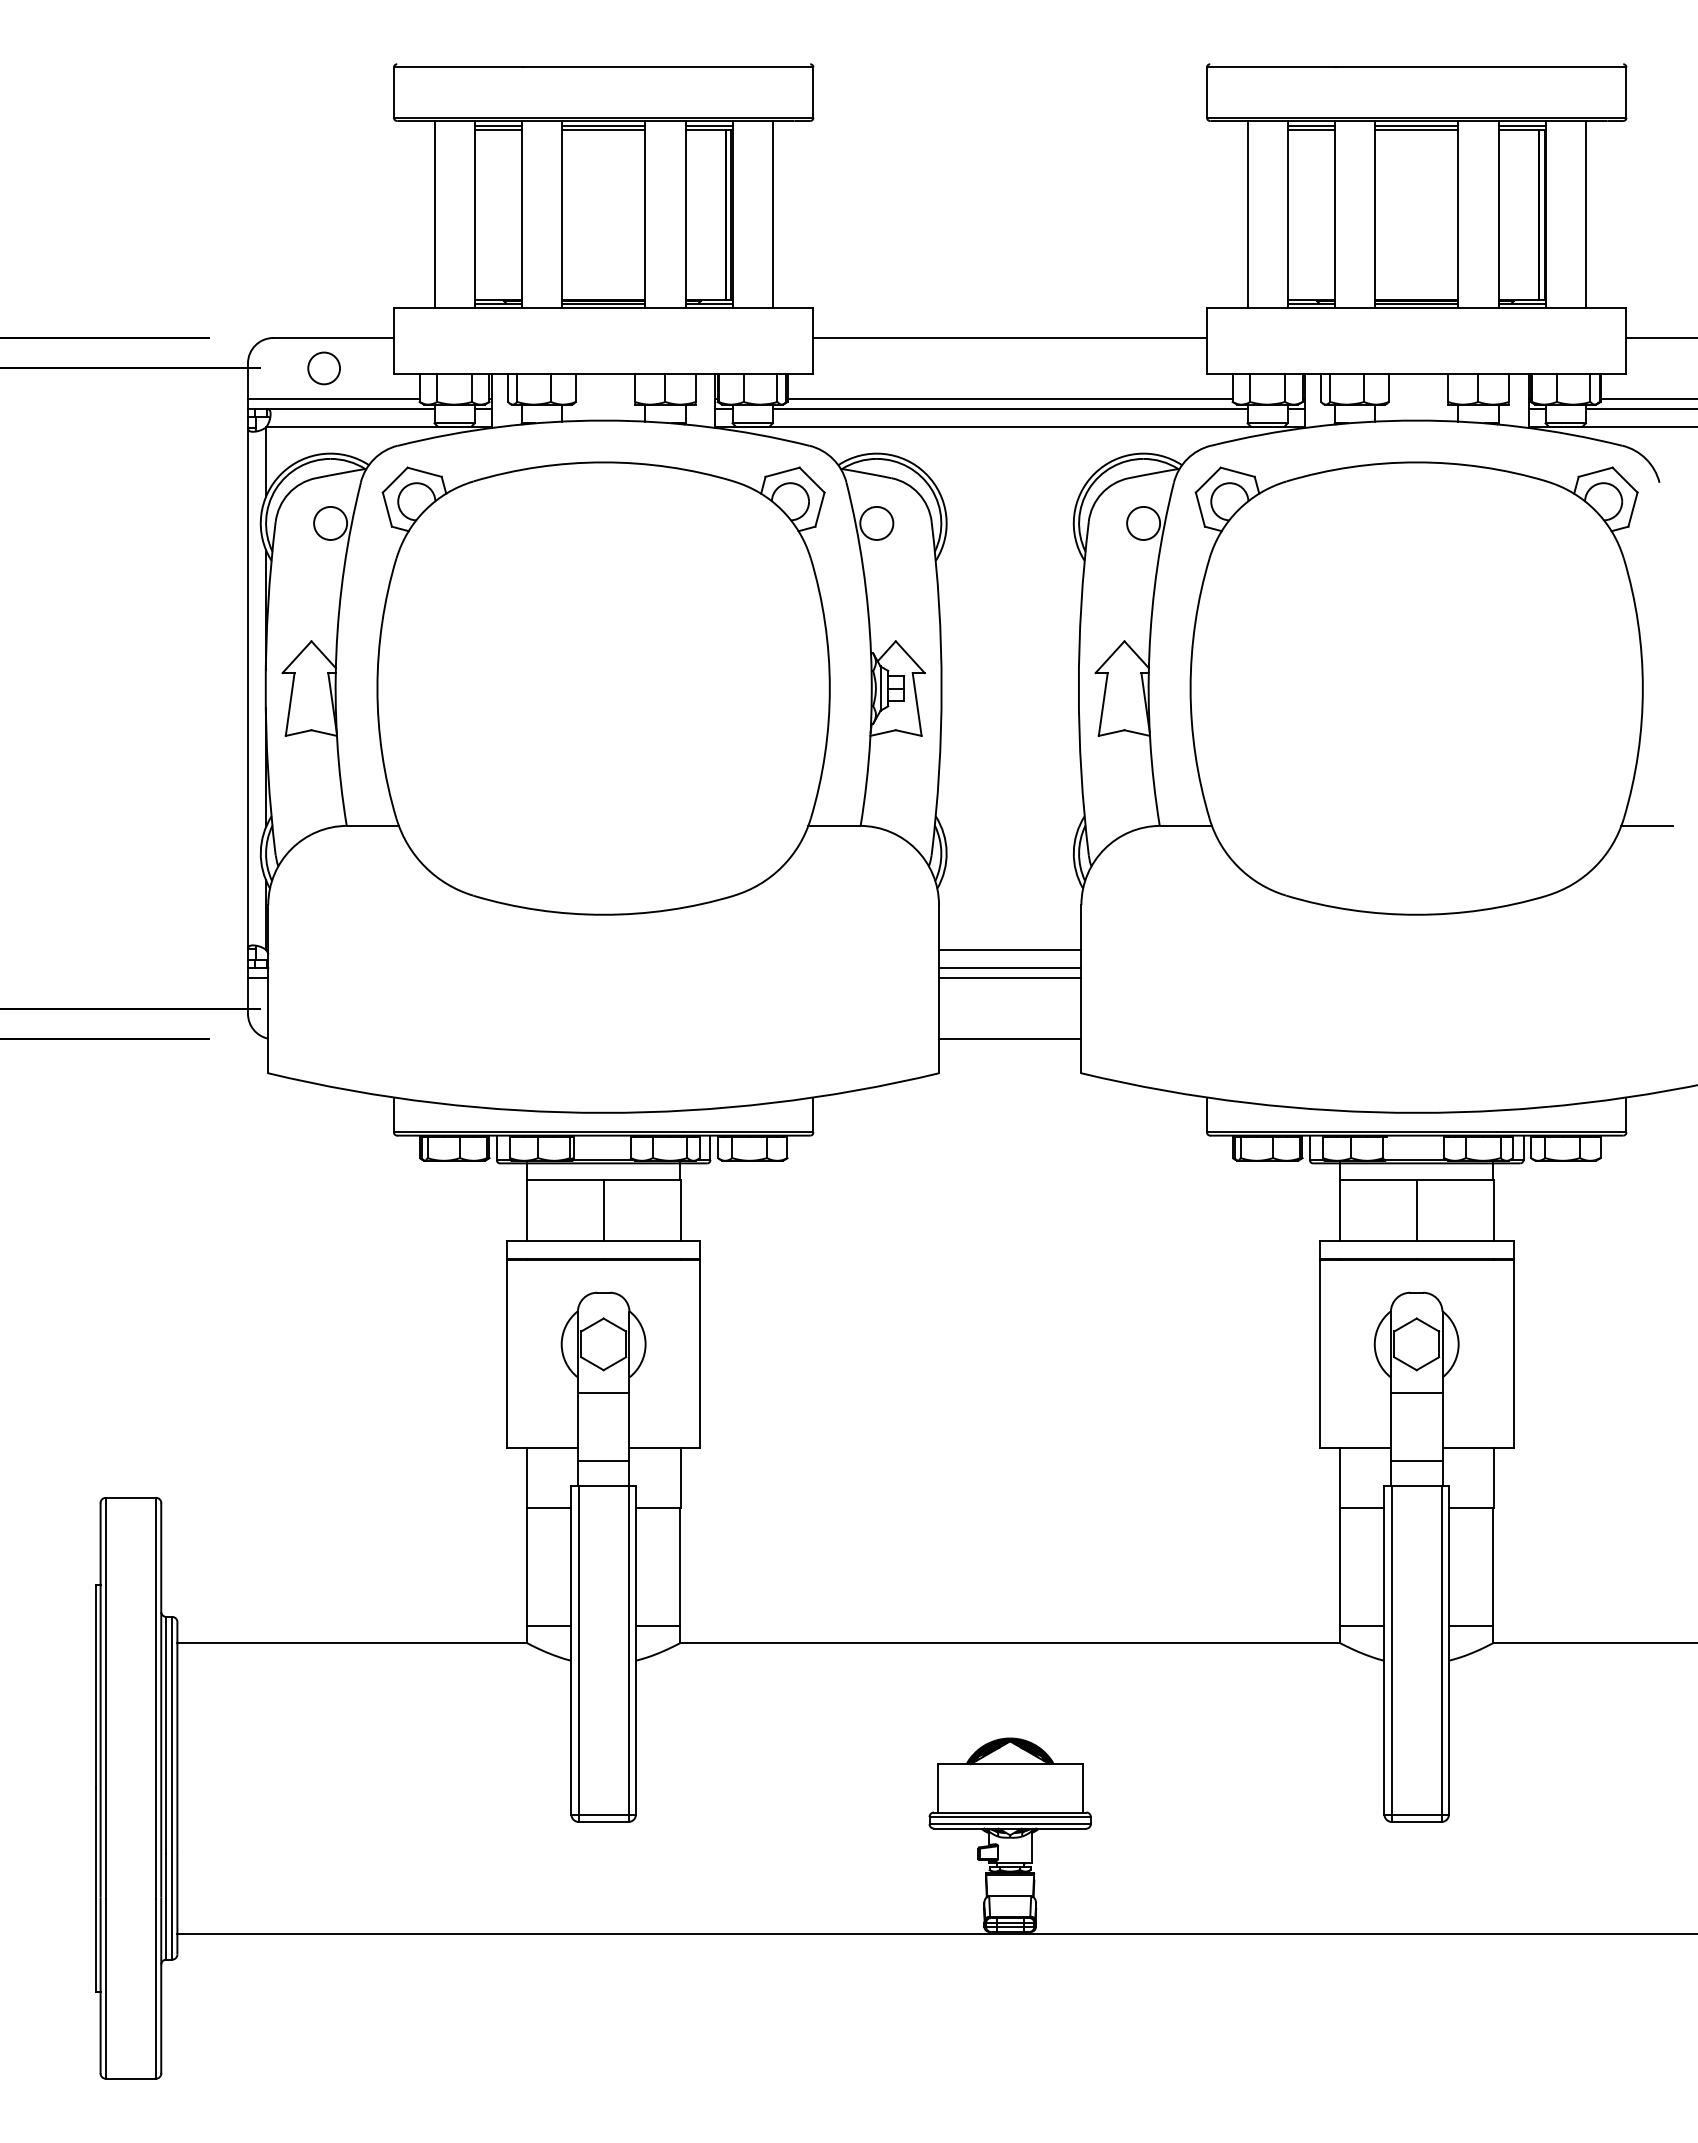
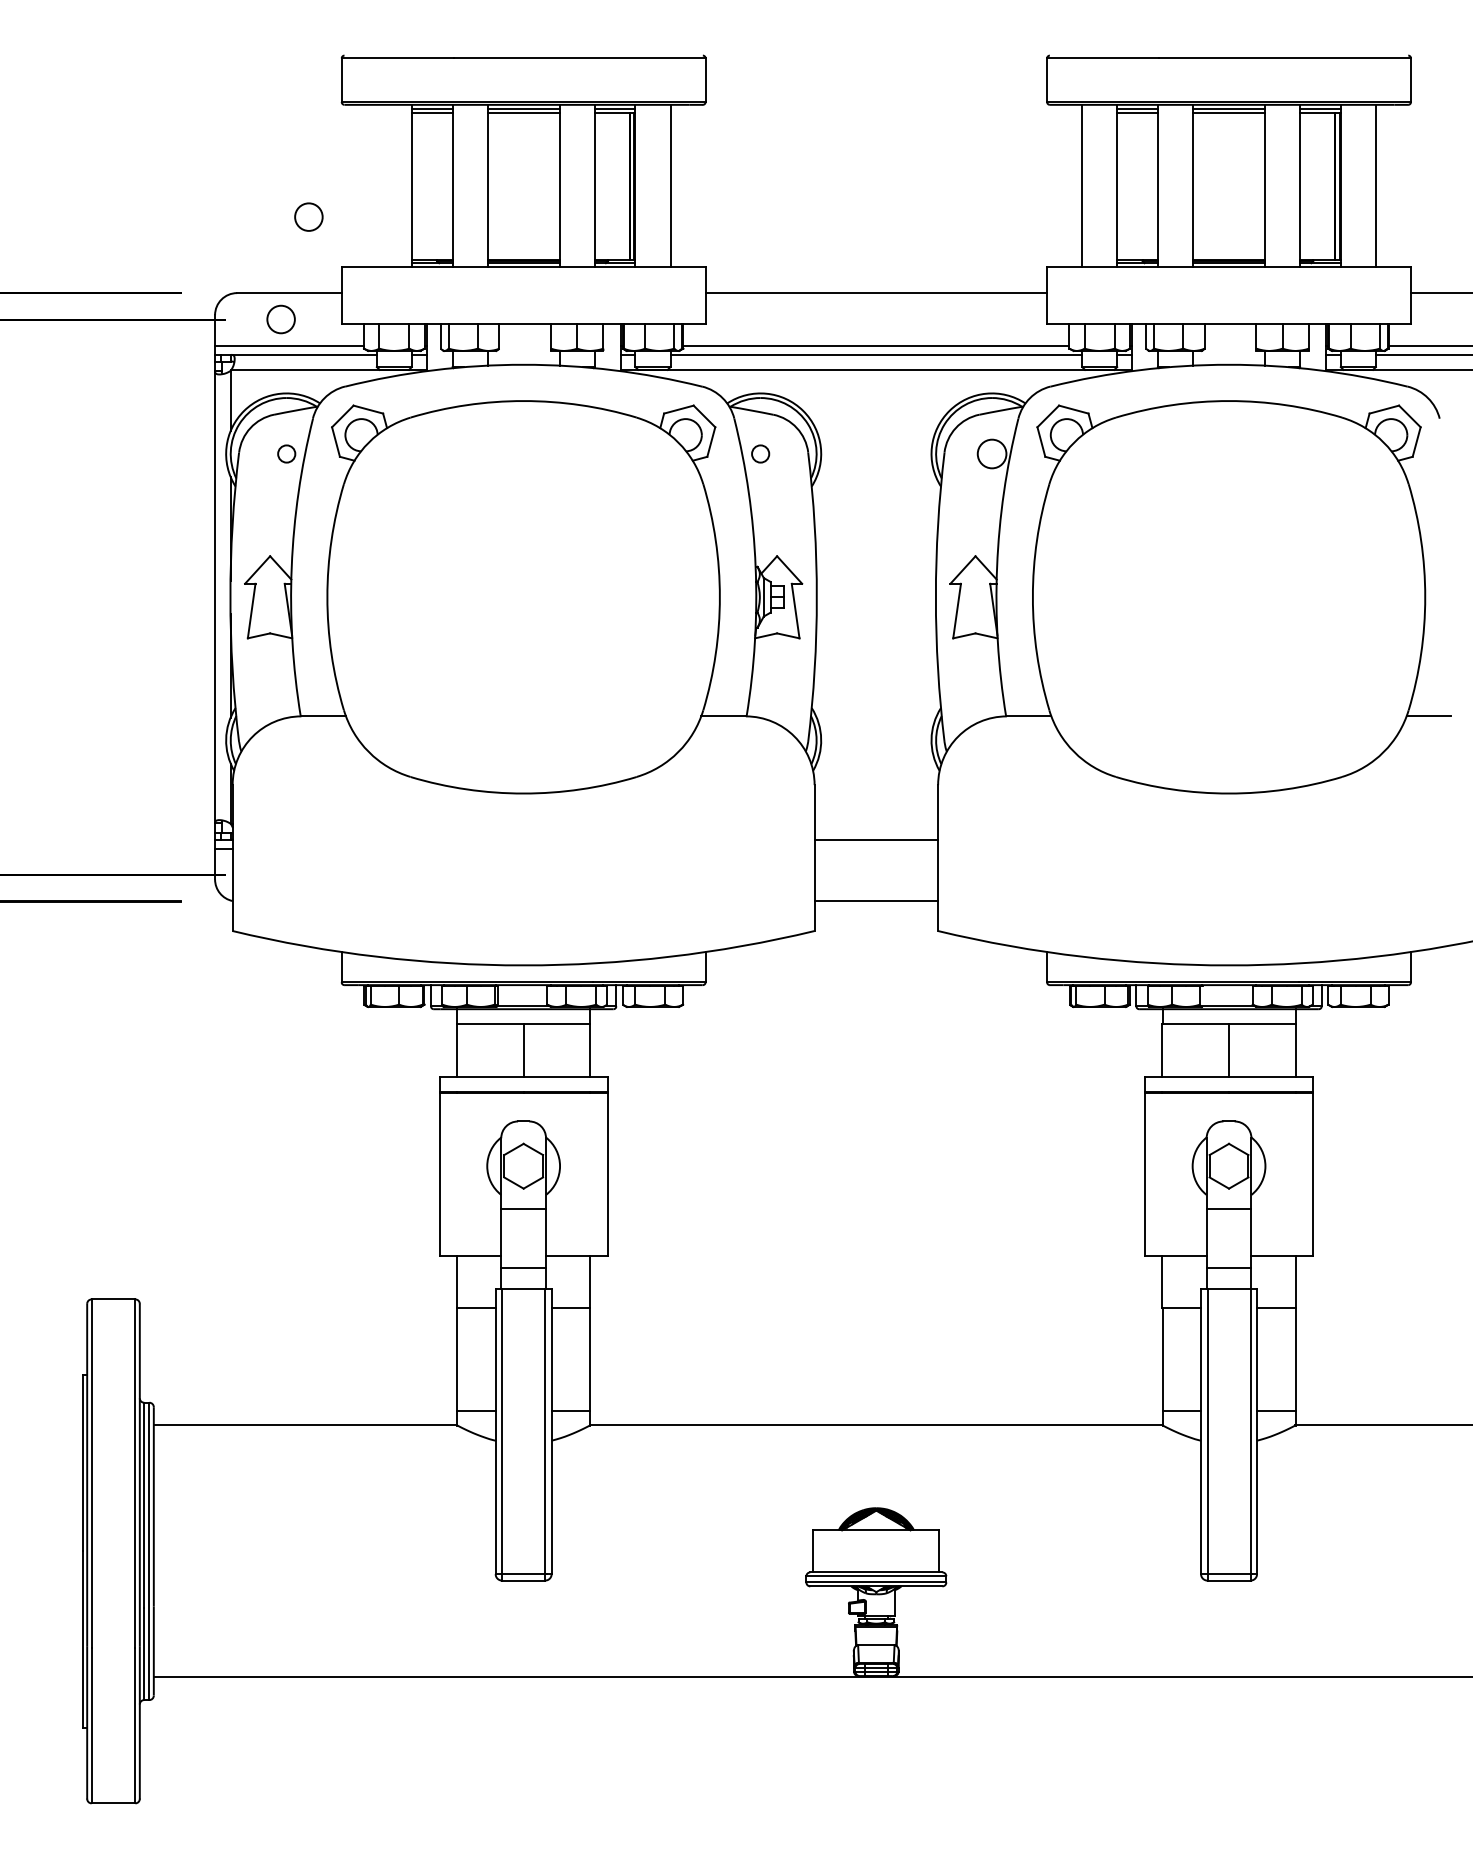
line: (434, 214) -> (376, 185), removed
circle: (355, 250) -> (308, 217), added
circle: (330, 522) -> (286, 453), size x0.6
circle: (876, 522) -> (760, 453), size x0.6
line: (1010, 950) -> (876, 824), removed
line: (1010, 978) -> (876, 848), removed

